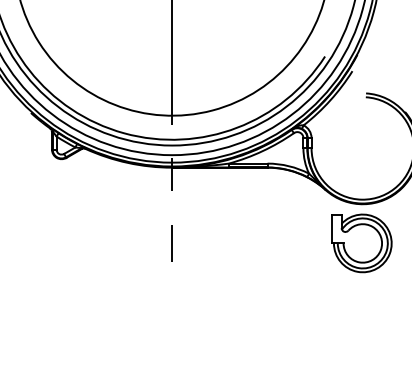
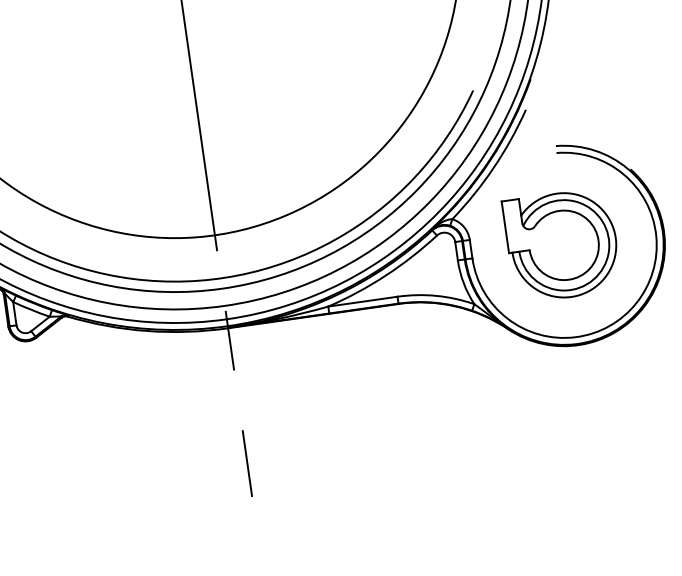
part: (361, 243) -> (561, 245), moved

